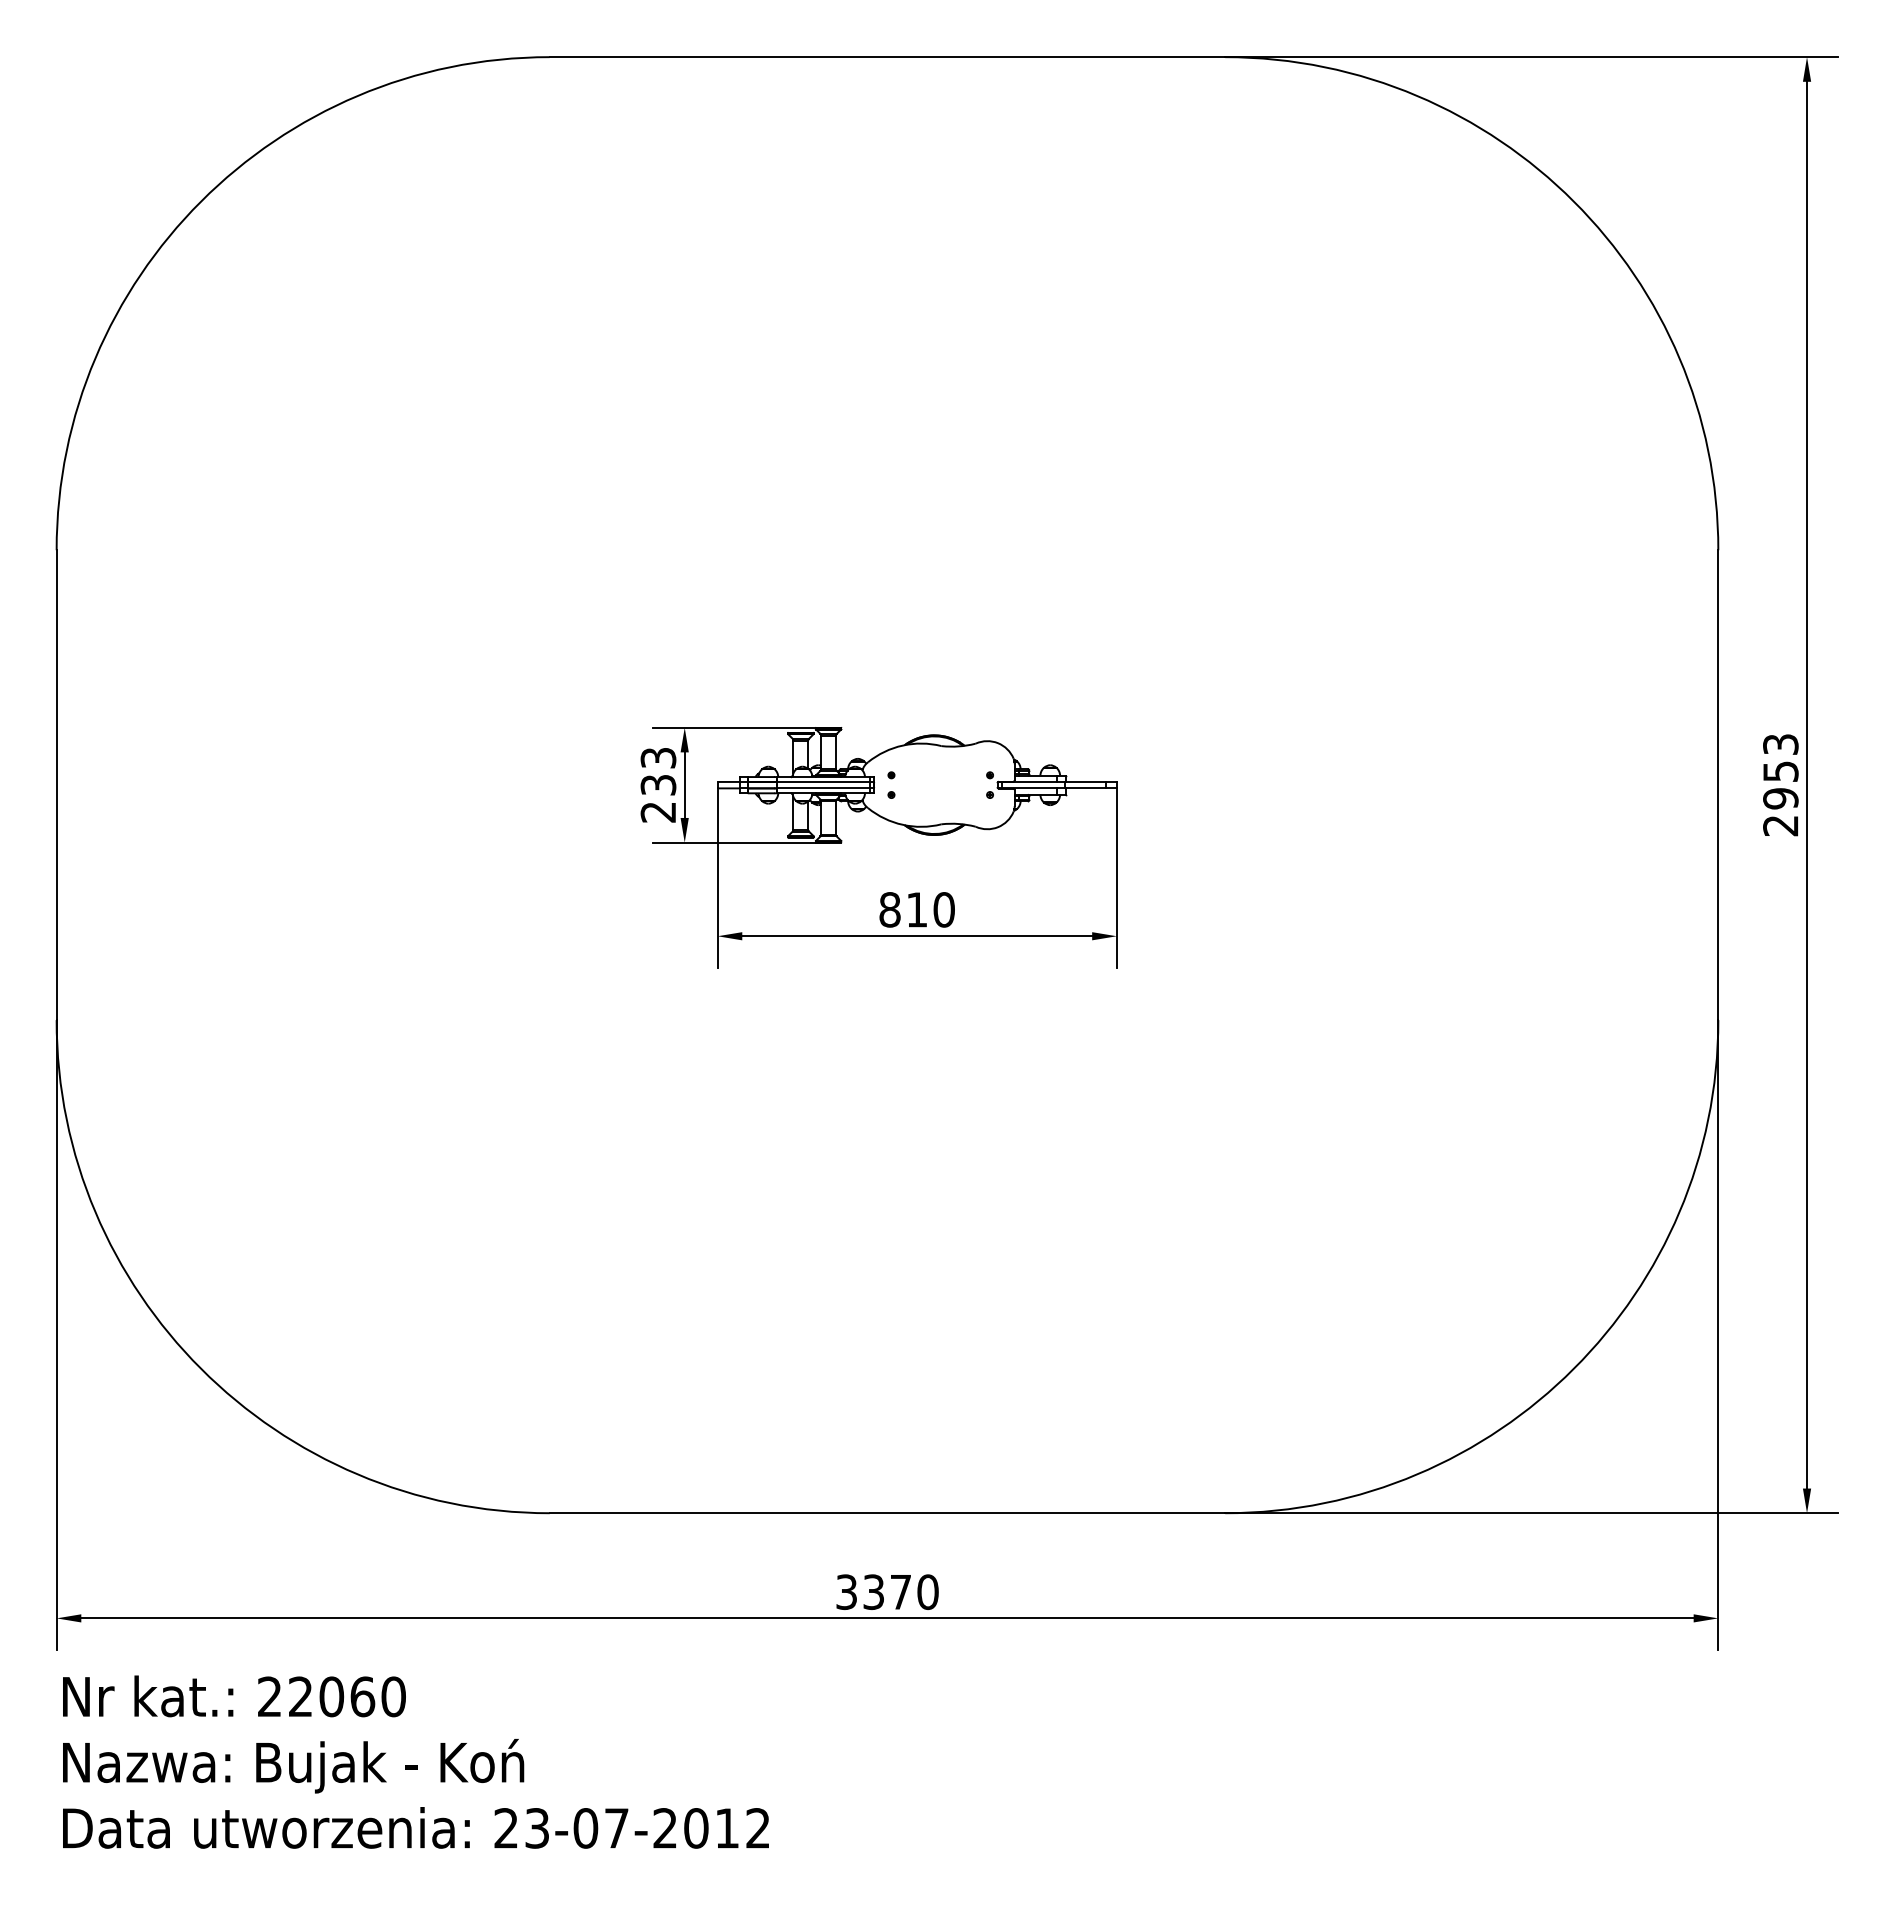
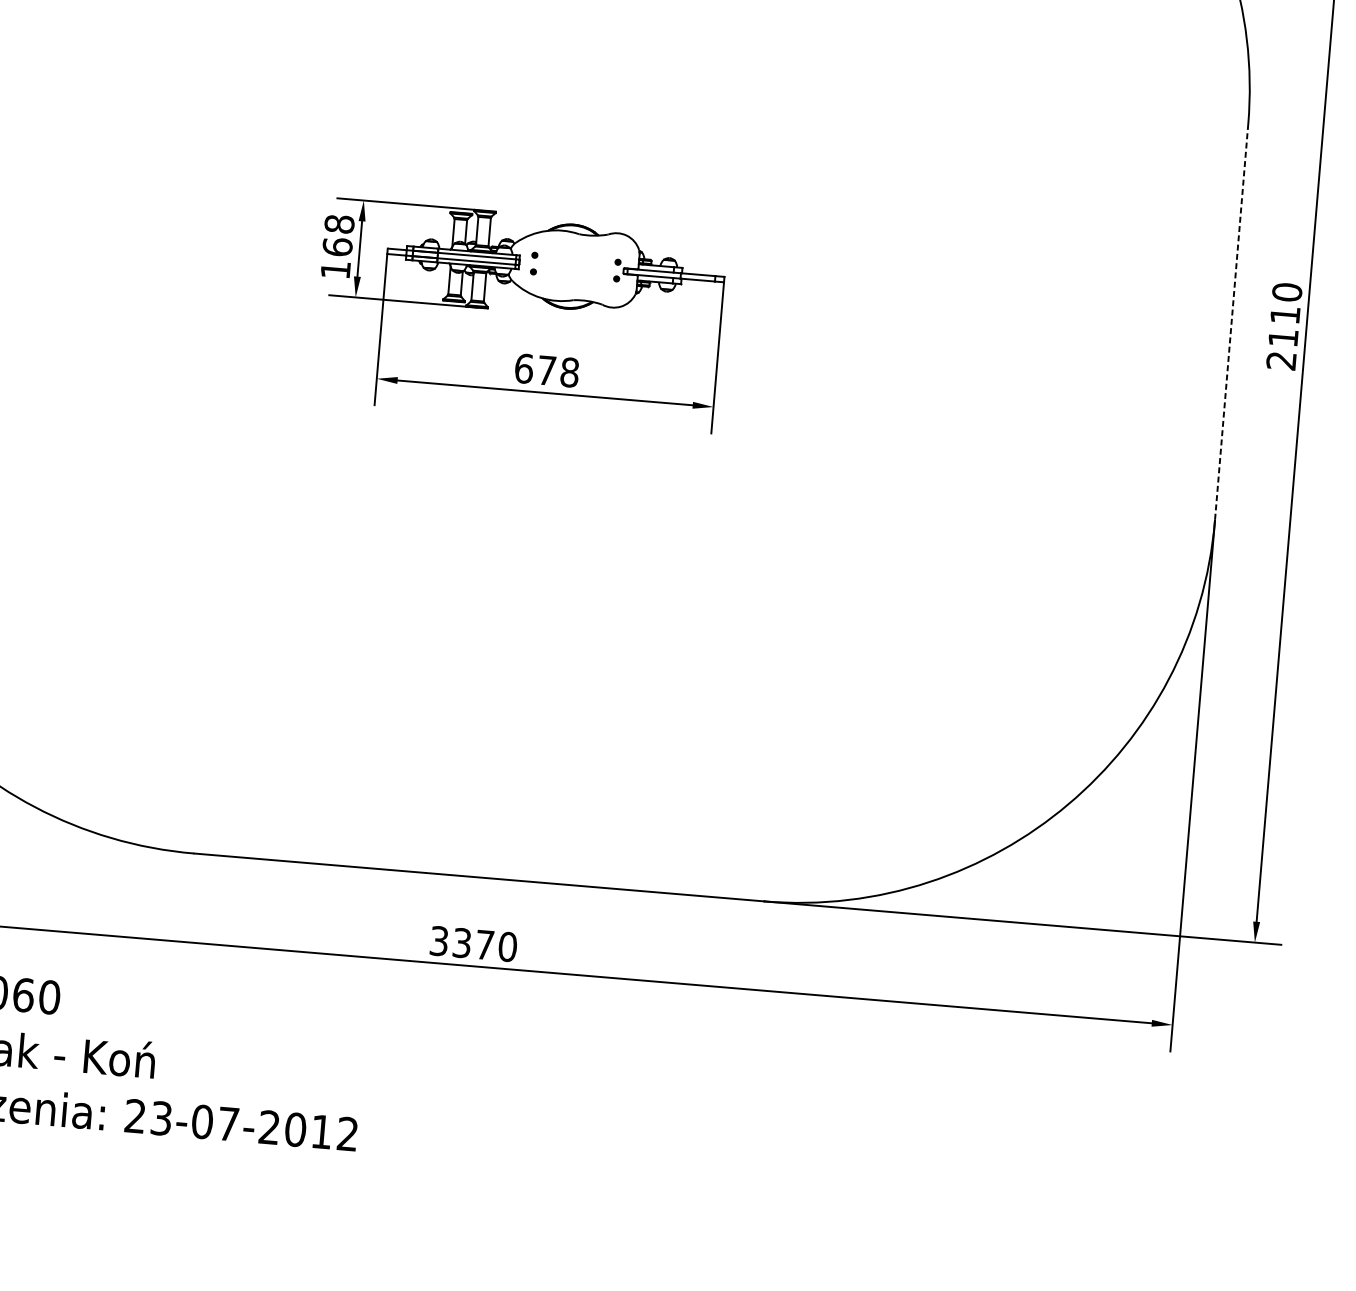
text: (1780, 771) -> (1285, 315), 2953 -> 2110
text: (658, 784) -> (337, 246), 233 -> 168
line: (1718, 785) -> (1231, 322), solid -> dashed
text: (916, 909) -> (546, 370), 810 -> 678

